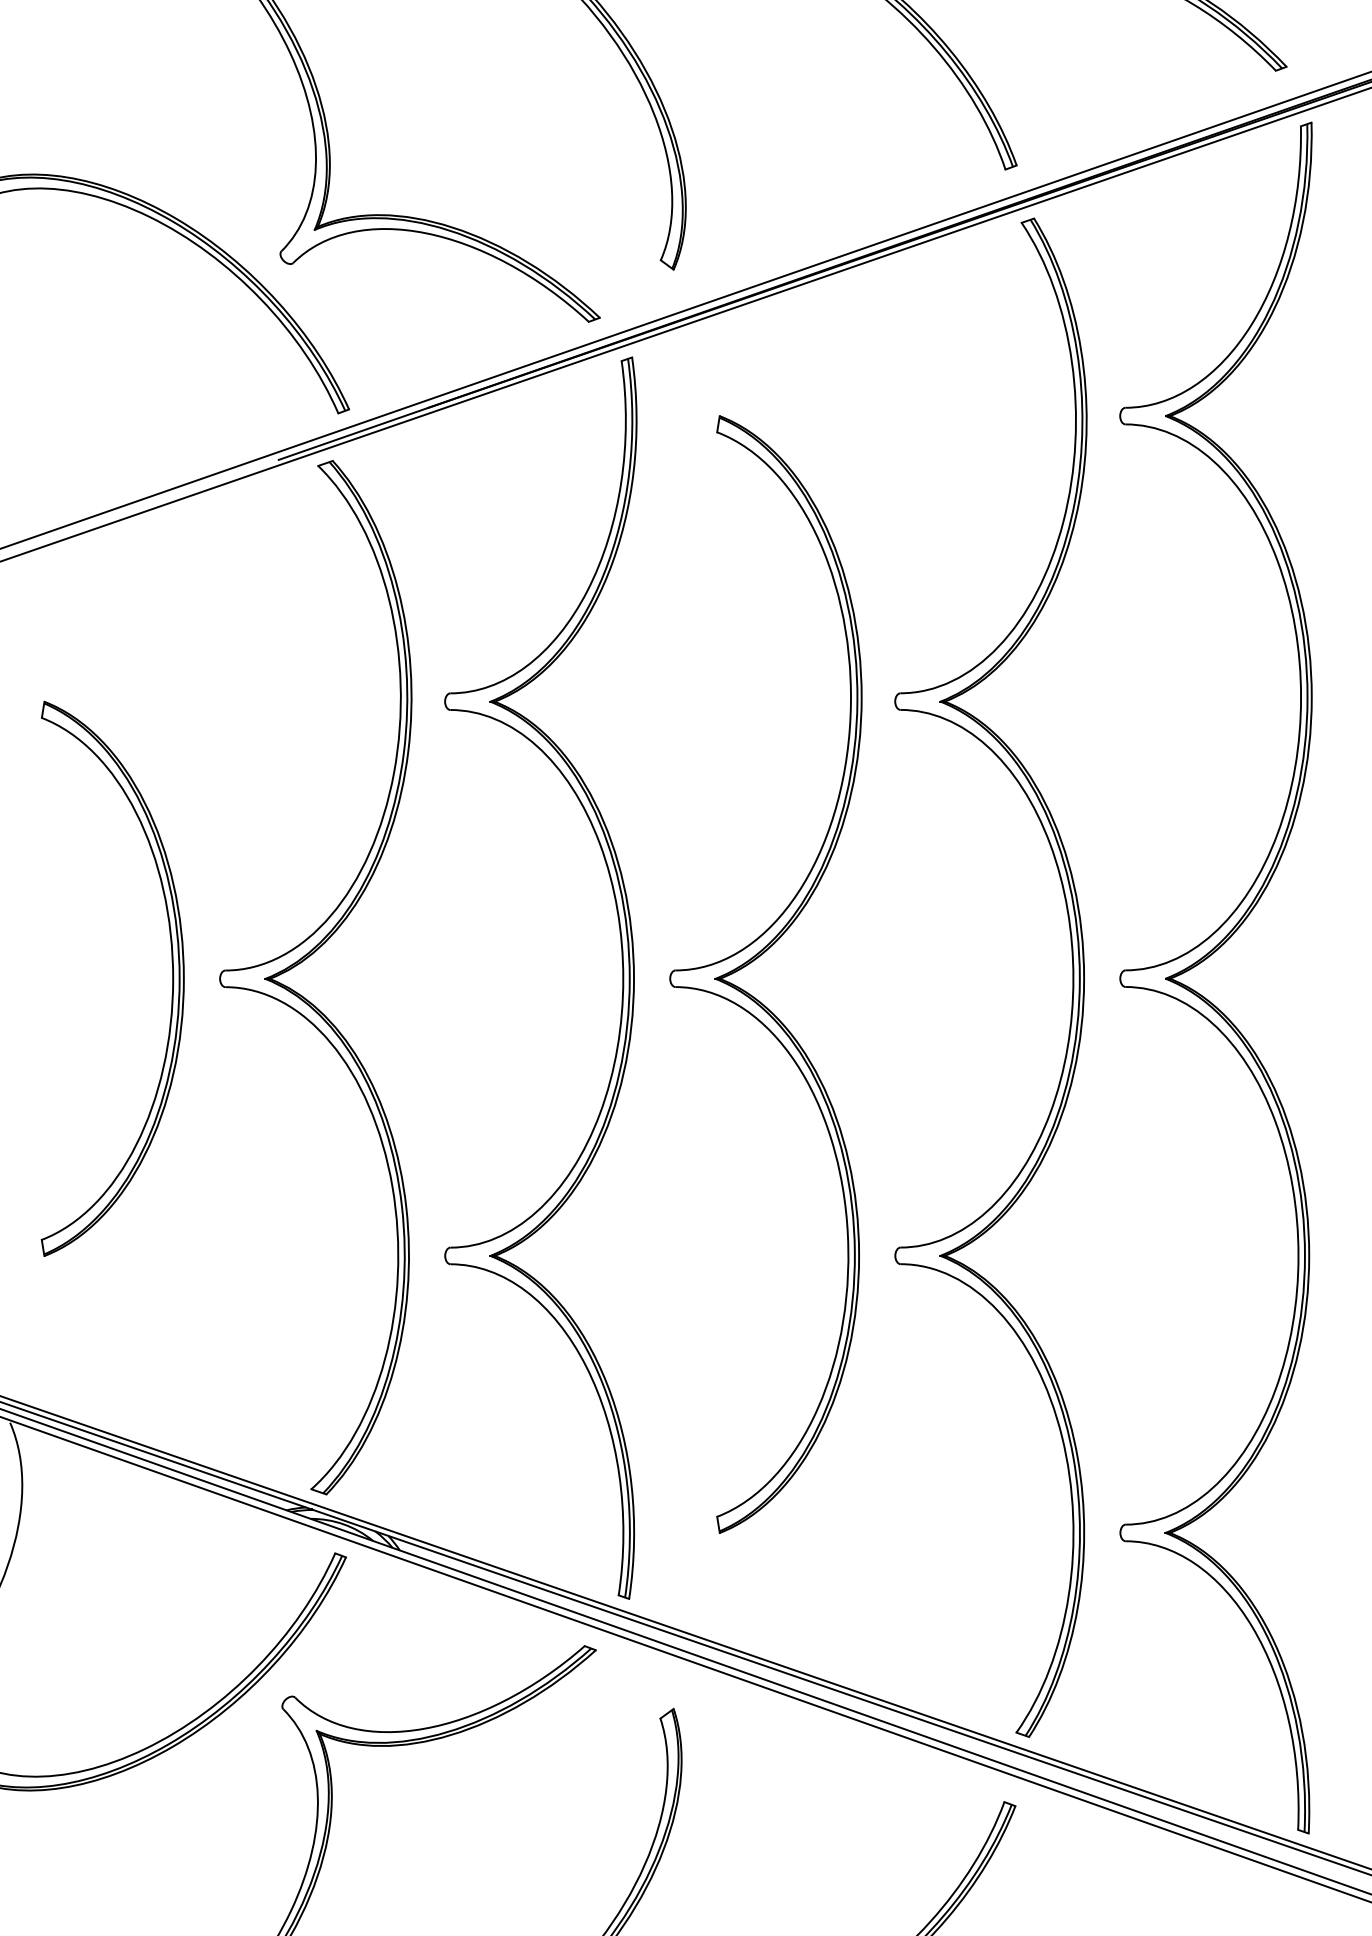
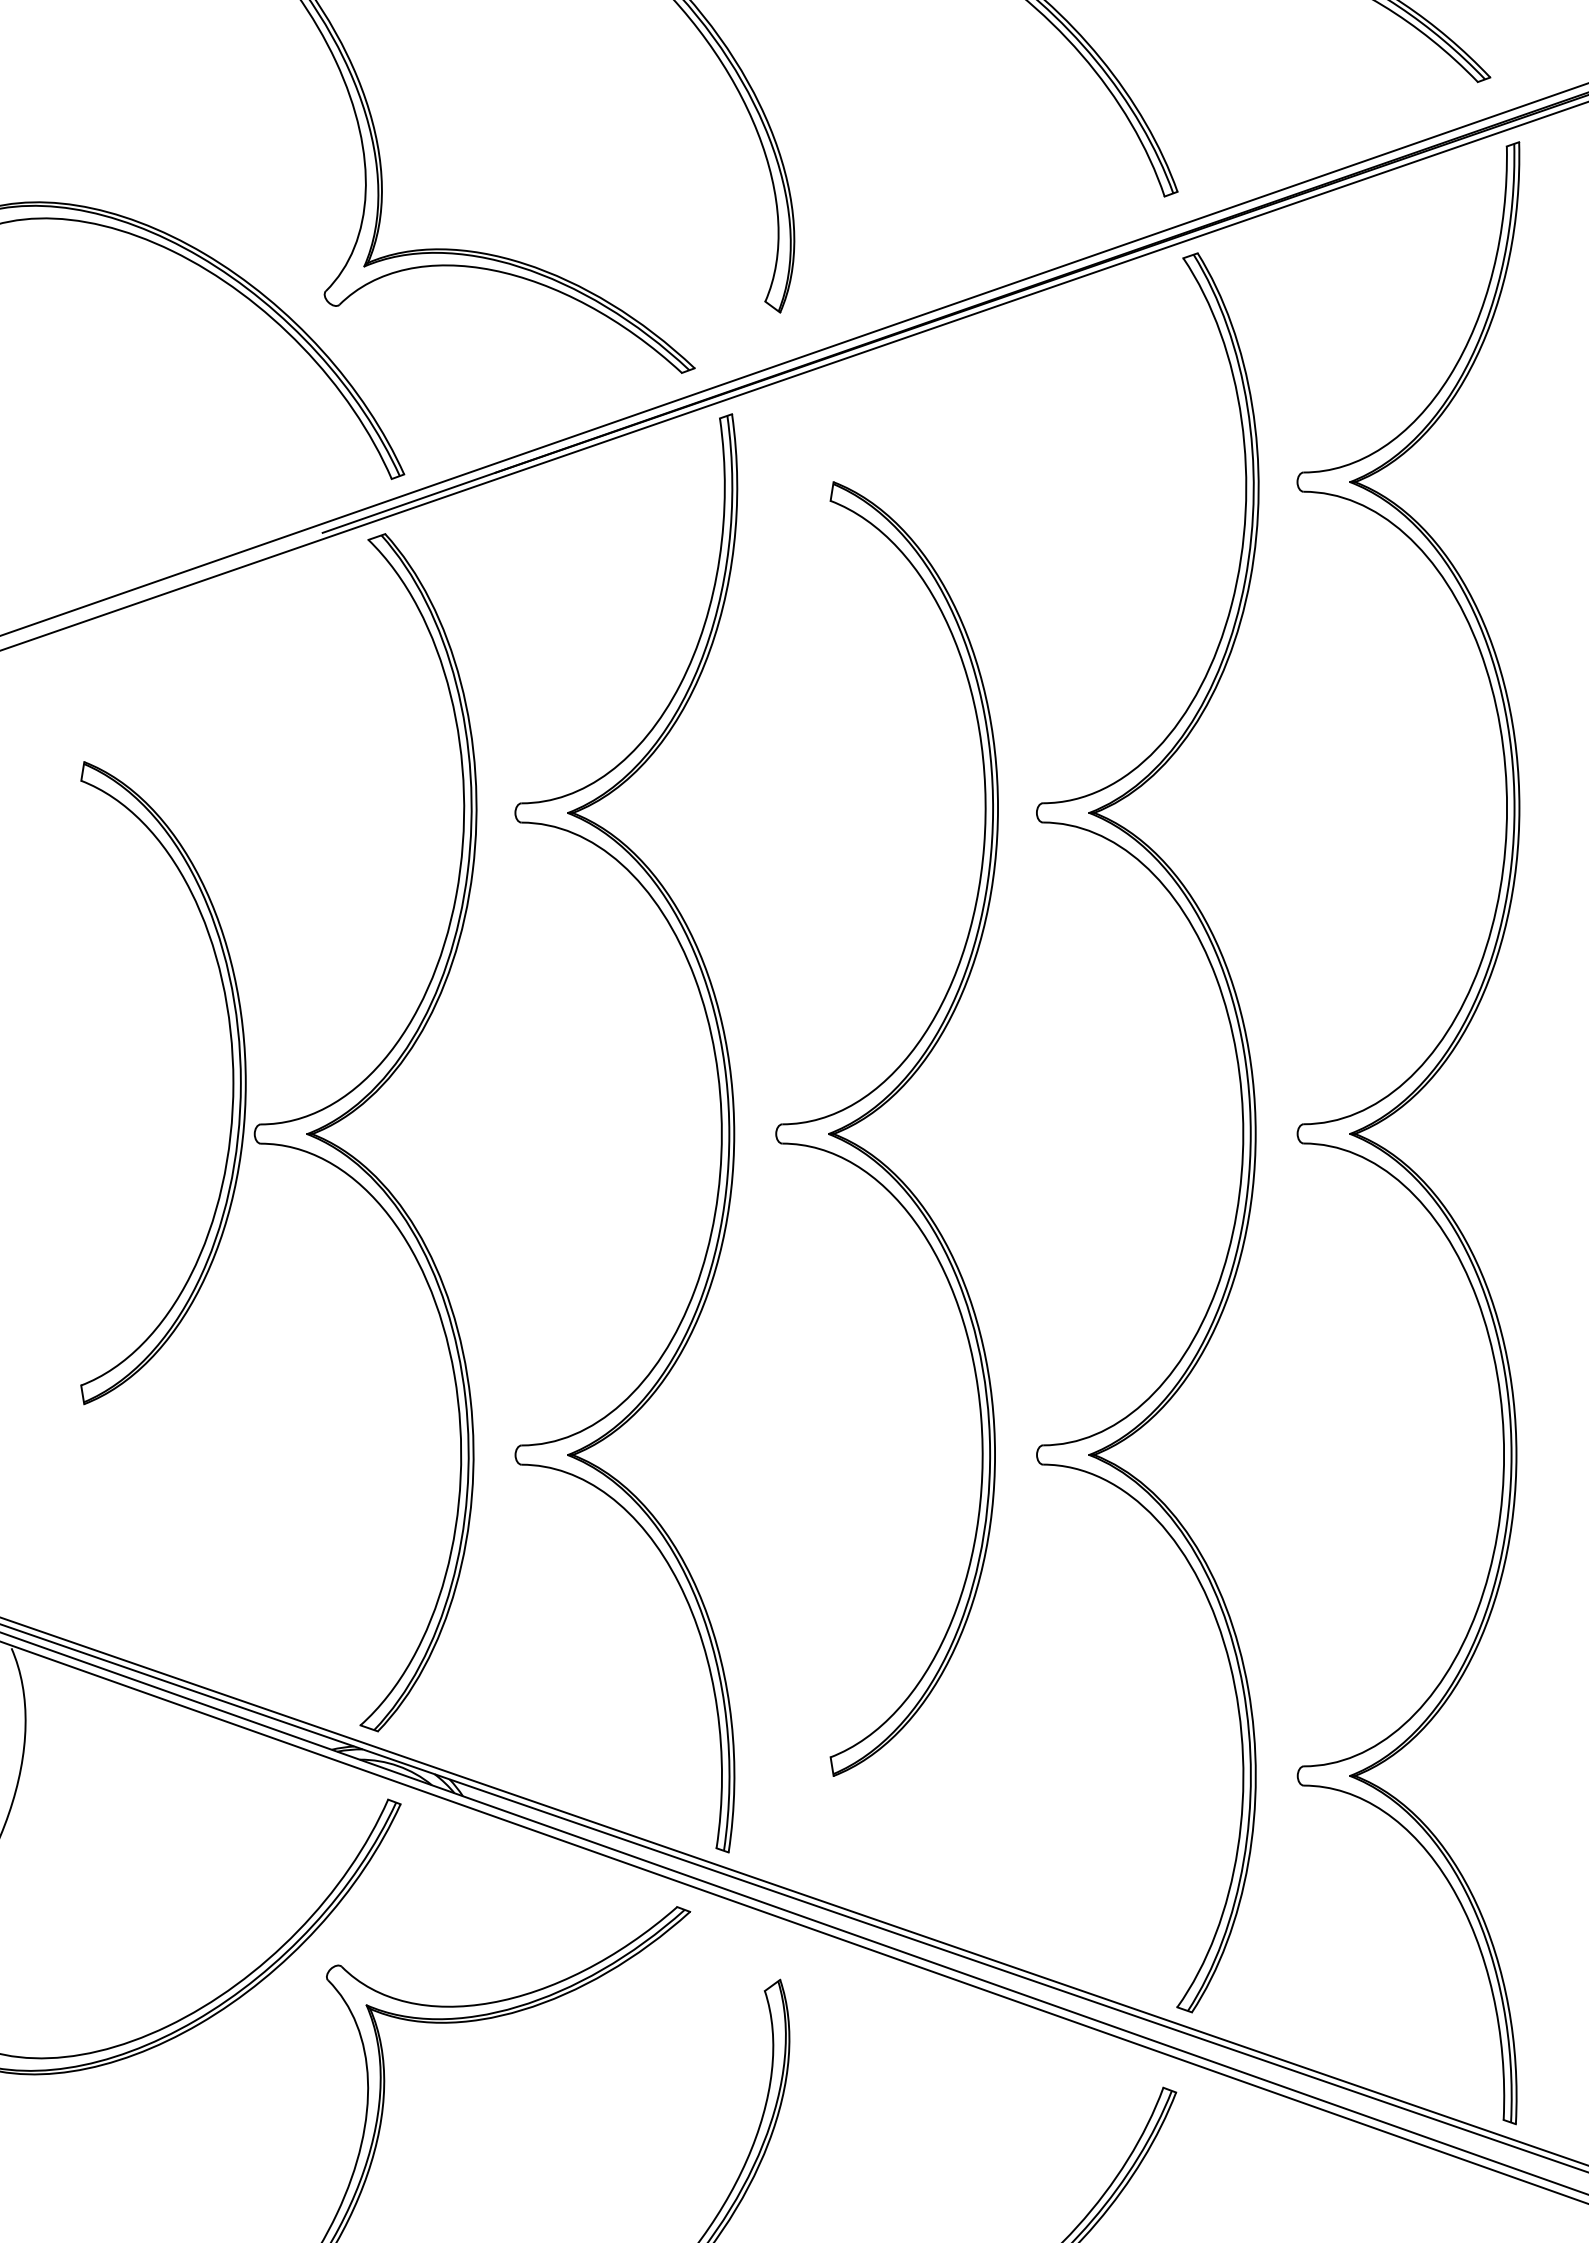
part: (172, 979) -> (232, 1083), moved

